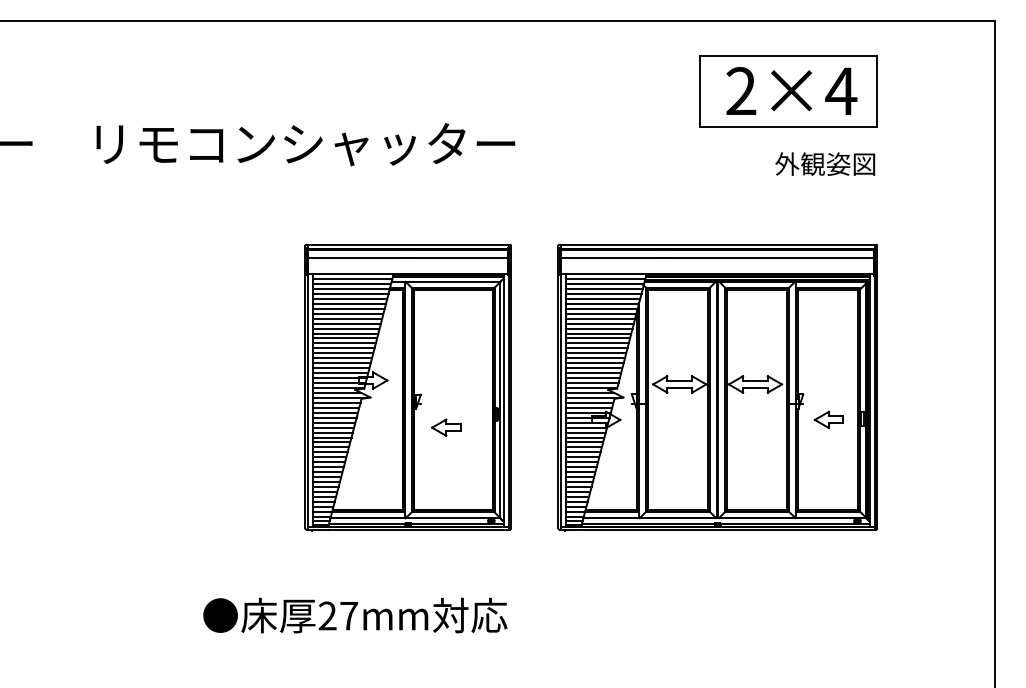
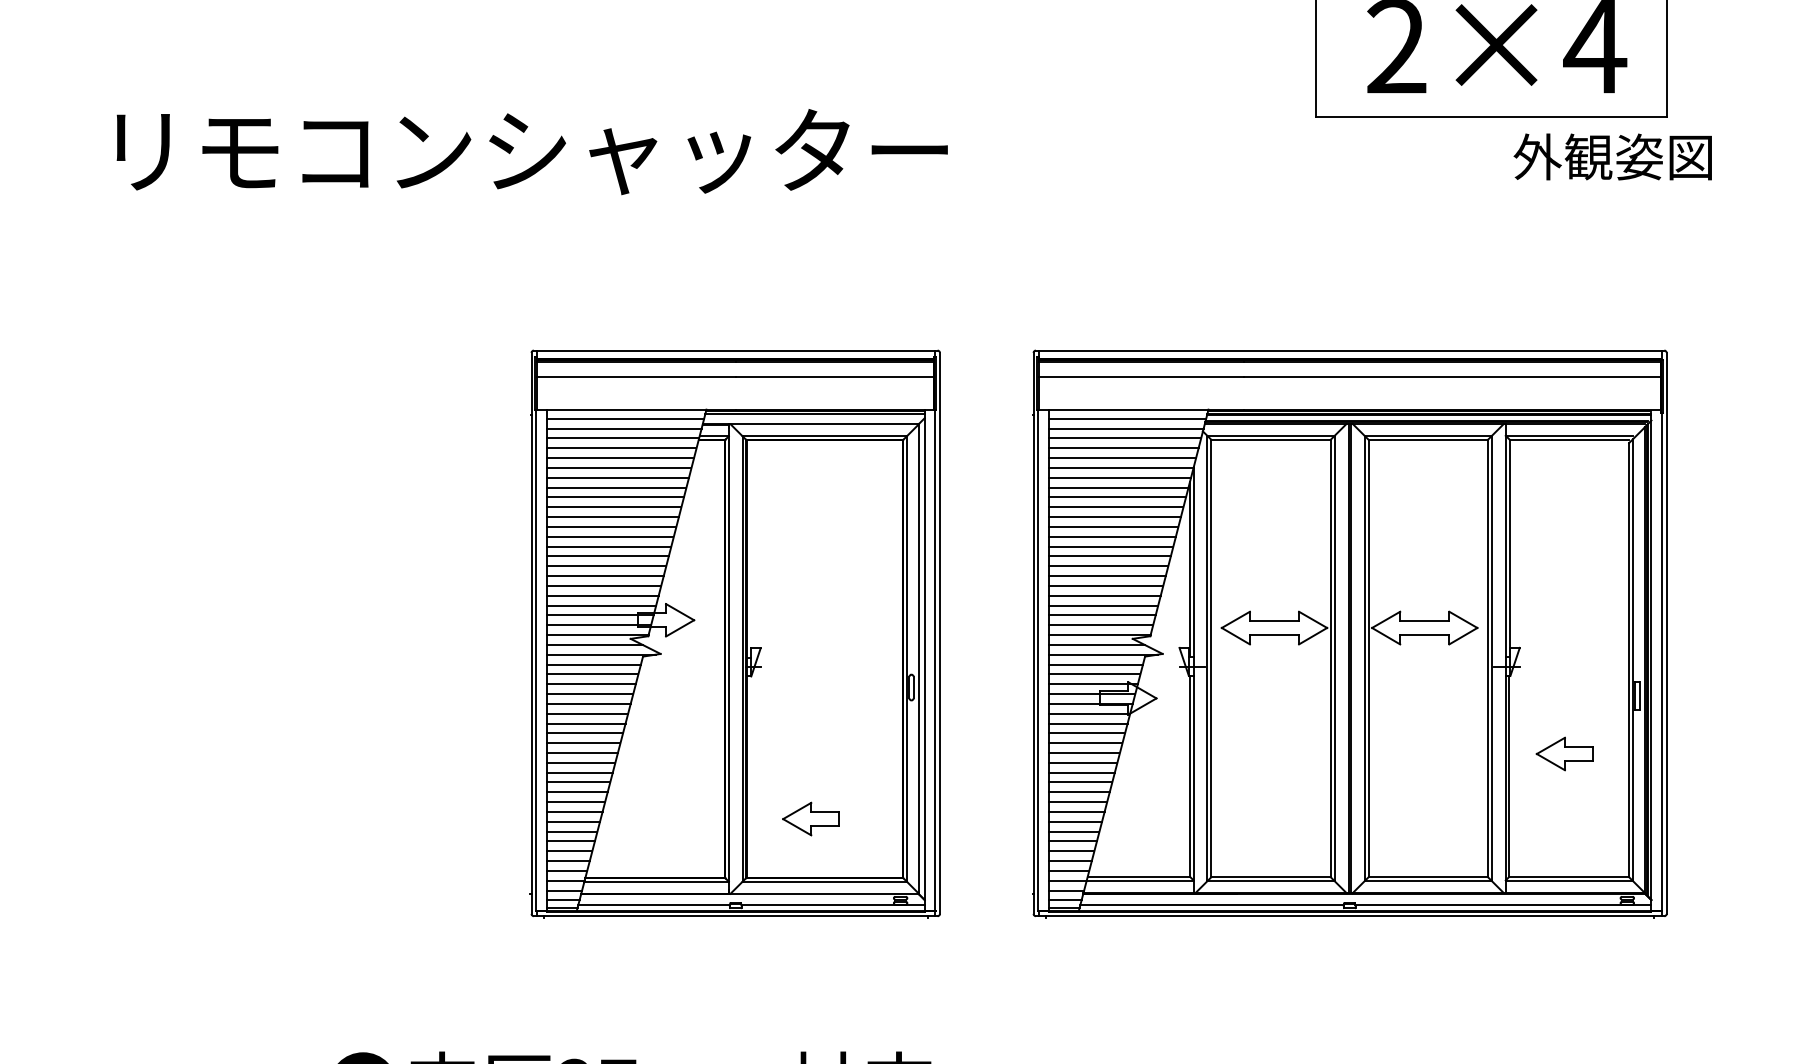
text: (825, 163) -> (1613, 155), moved
part: (828, 419) -> (1563, 753), moved
part: (446, 427) -> (811, 818), moved

